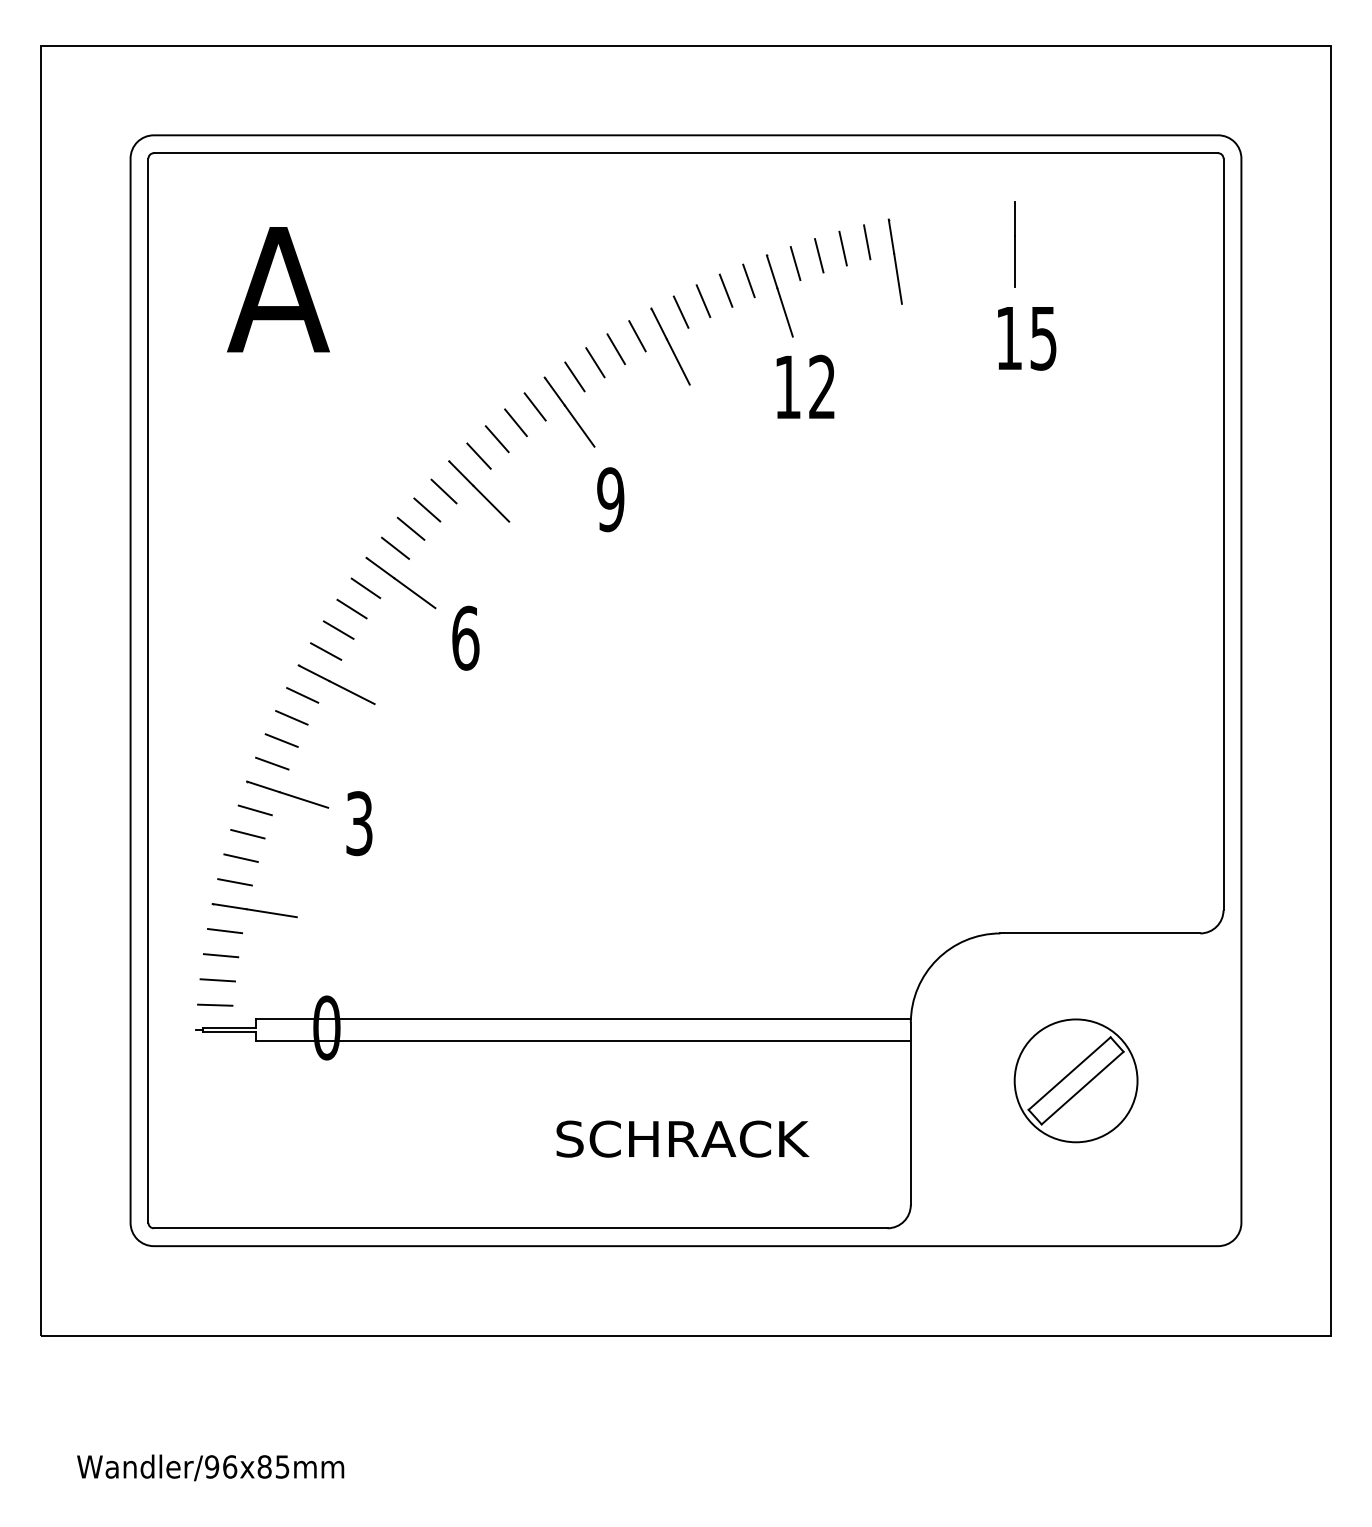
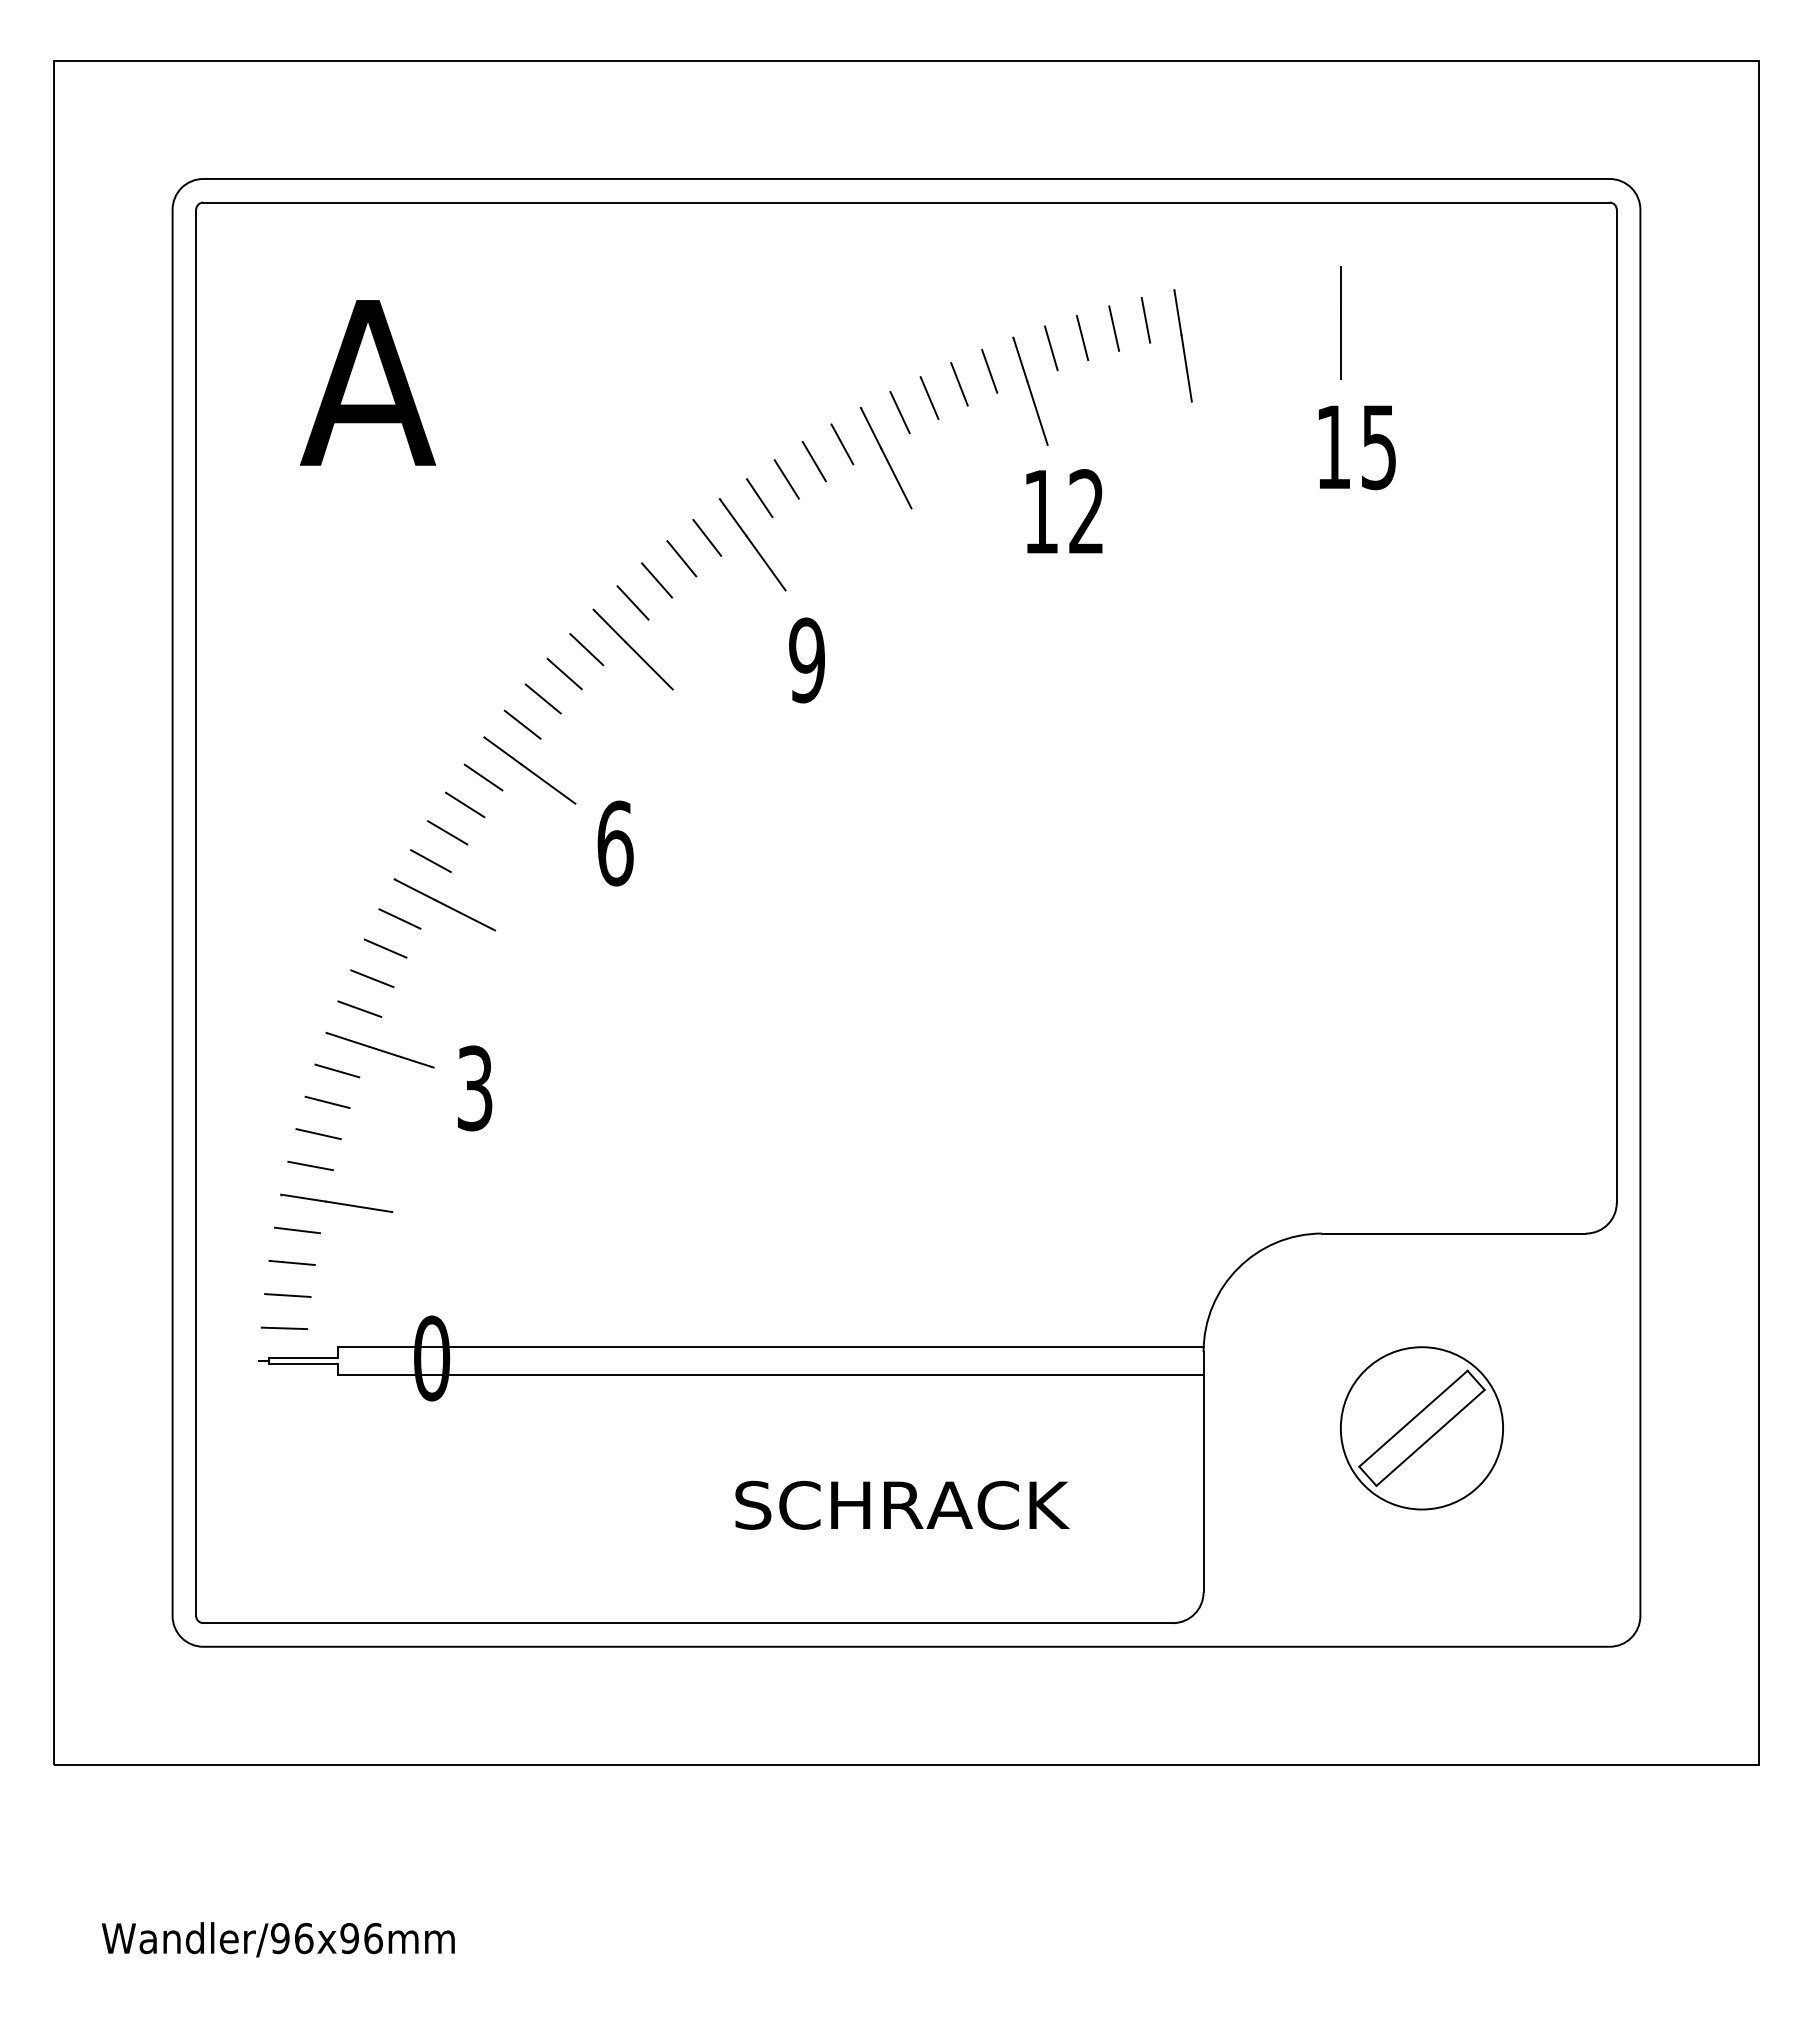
text: (273, 1466) -> (361, 1938), Wandler/96x85mm -> Wandler/96x96mm

